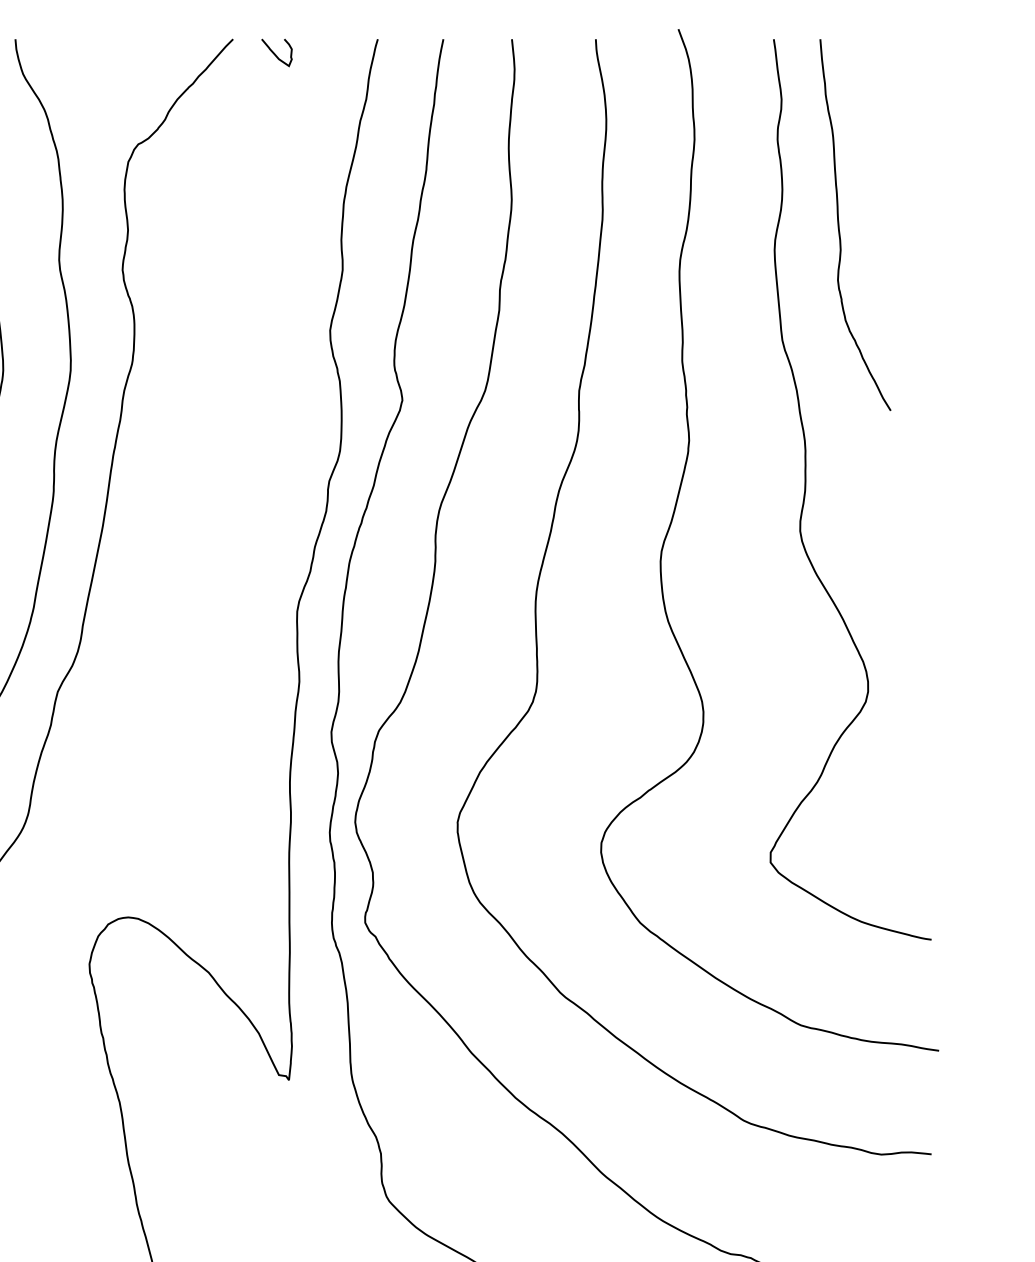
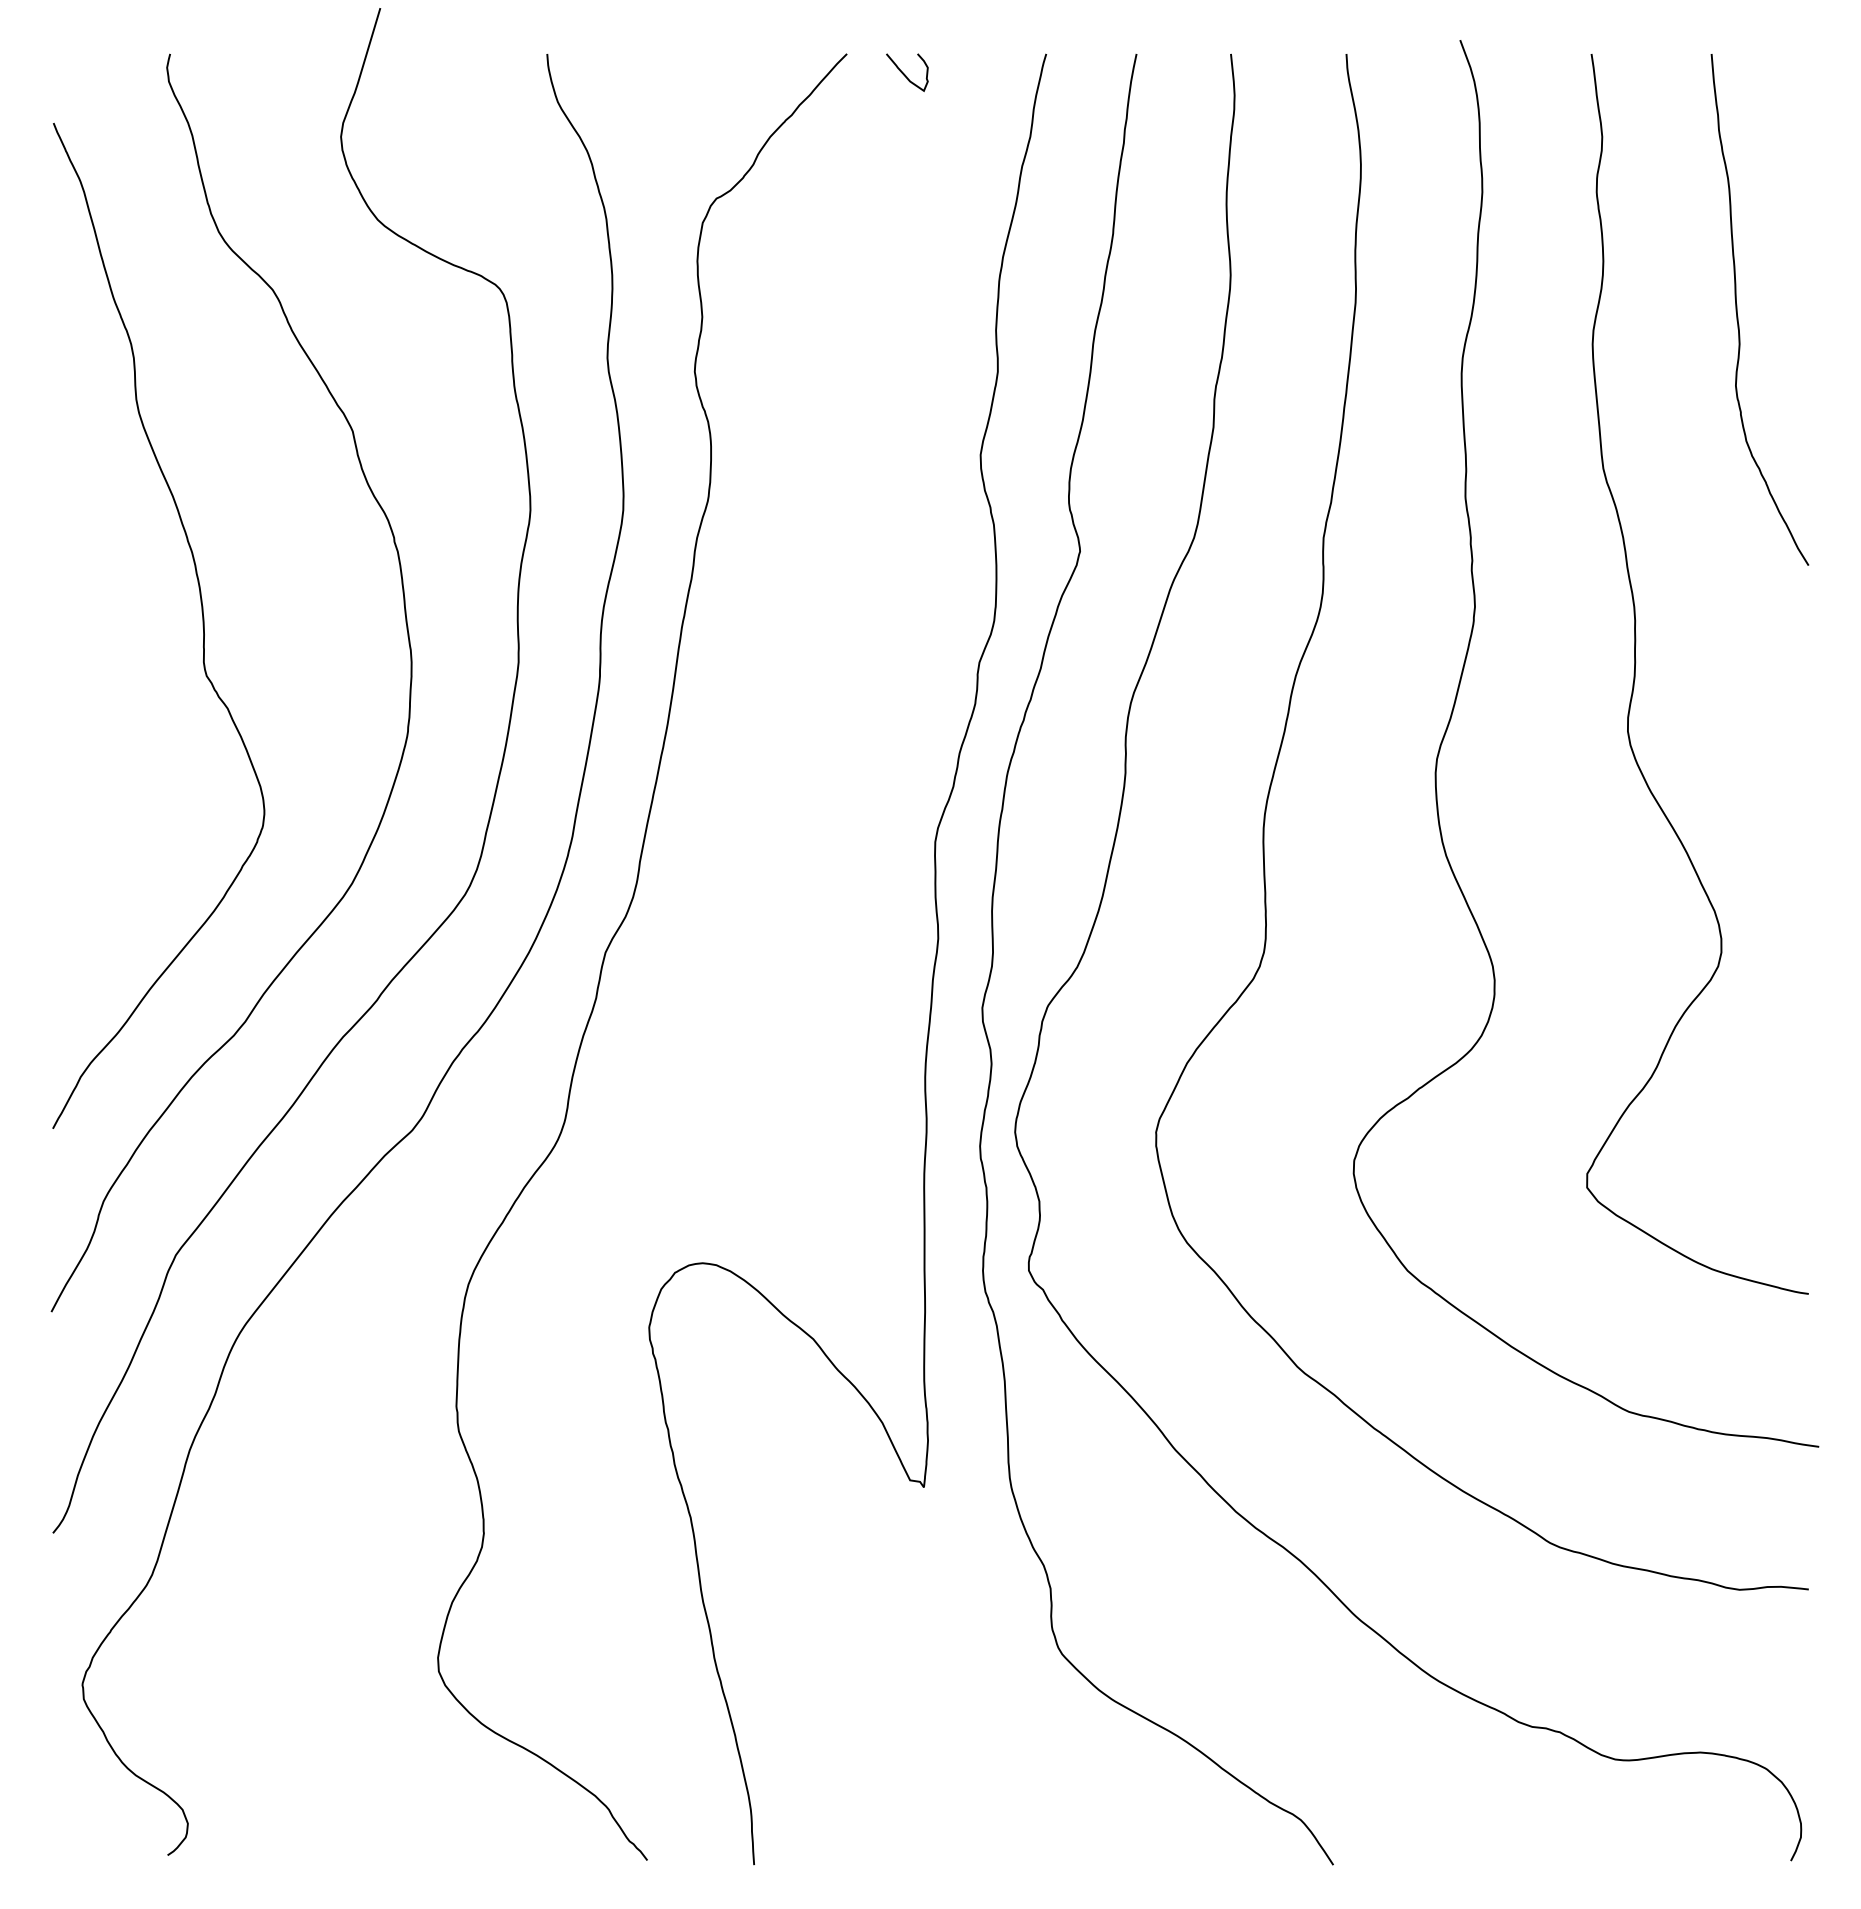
curve: (839, 224) -> (1737, 309), moved

